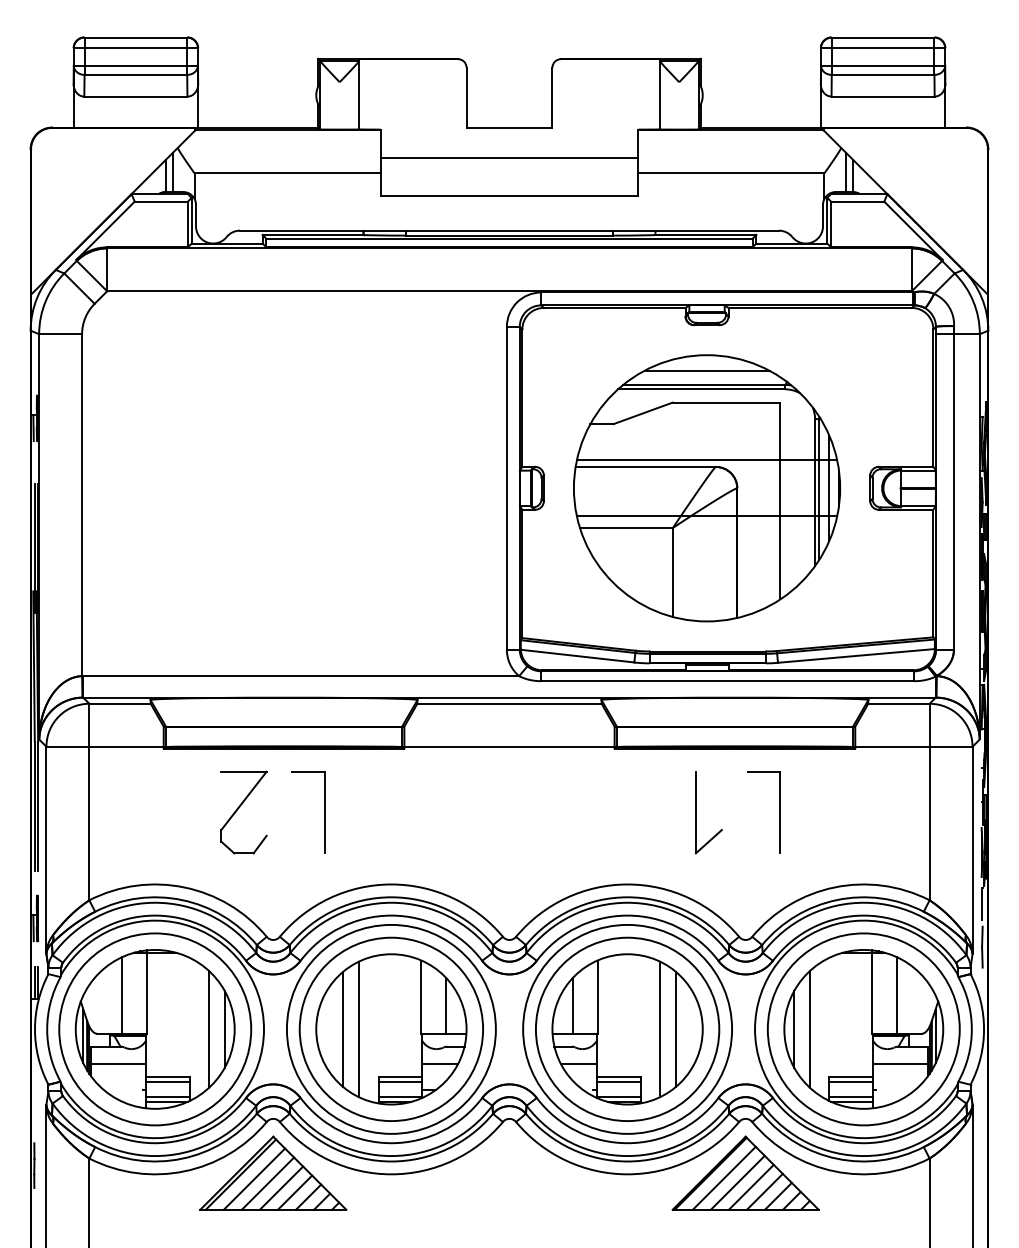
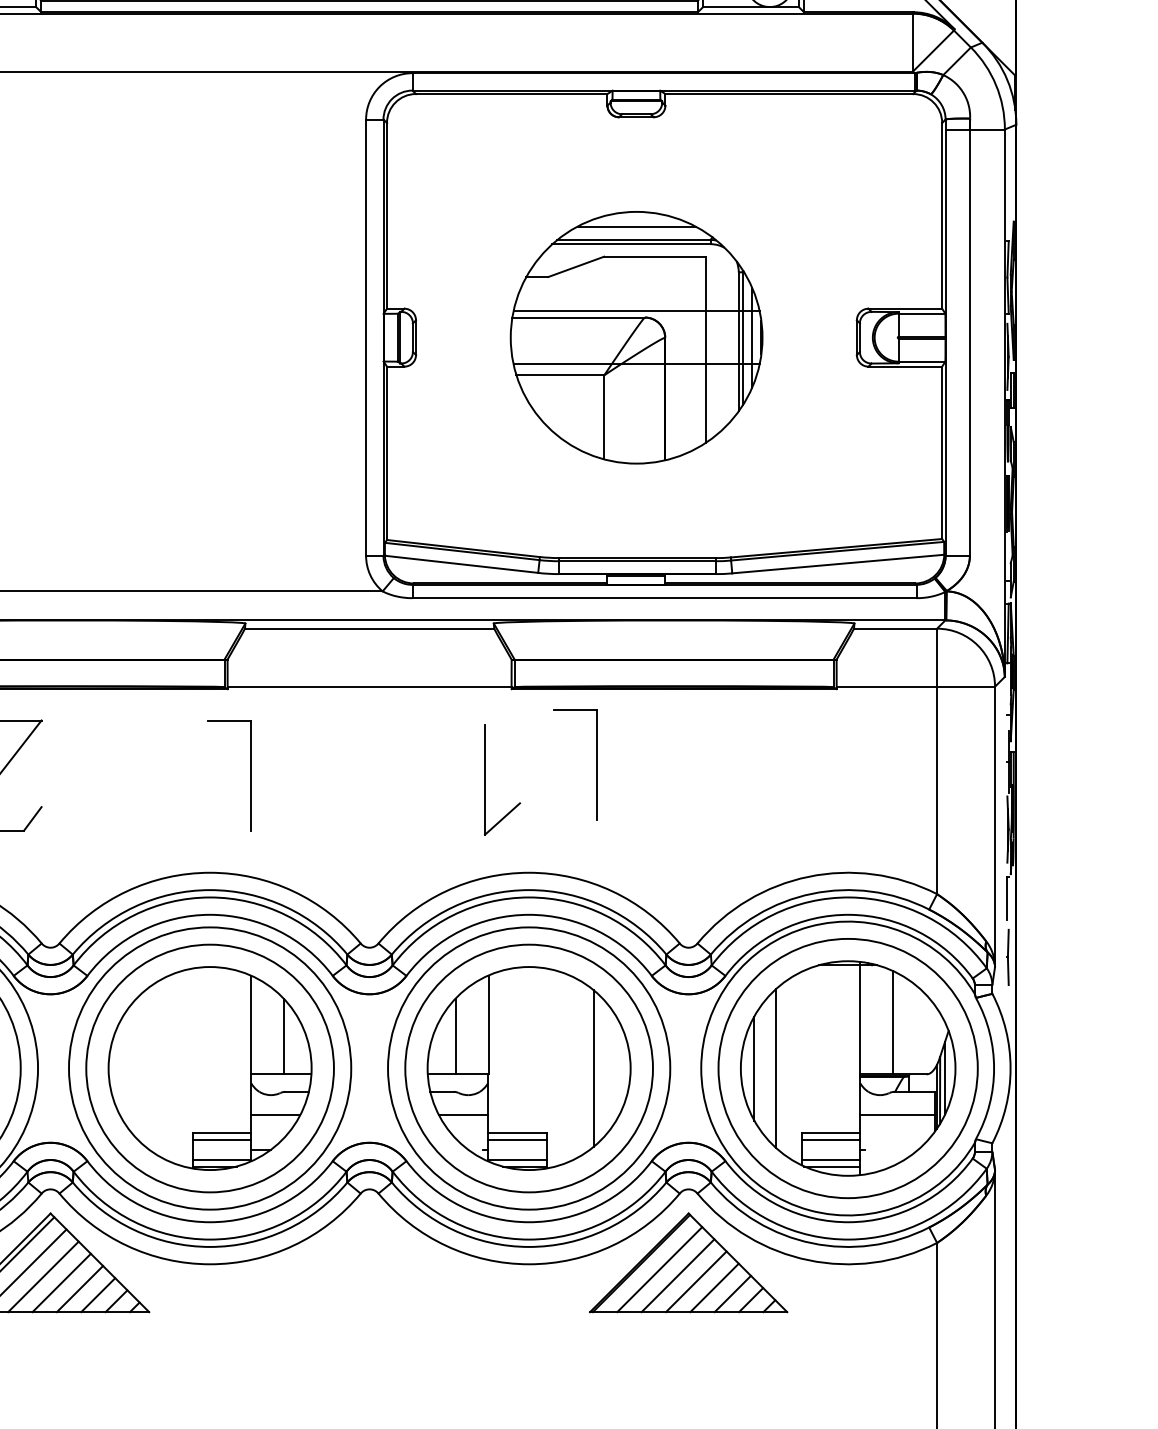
part: (707, 488) -> (637, 337), size x0.7
part: (324, 812) -> (250, 775), moved
part: (696, 812) -> (485, 779), moved
part: (779, 812) -> (596, 764), moved
line: (343, 1029) -> (145, 1068), removed
line: (359, 1029) -> (167, 1068), removed
line: (659, 1029) -> (572, 1068), removed

